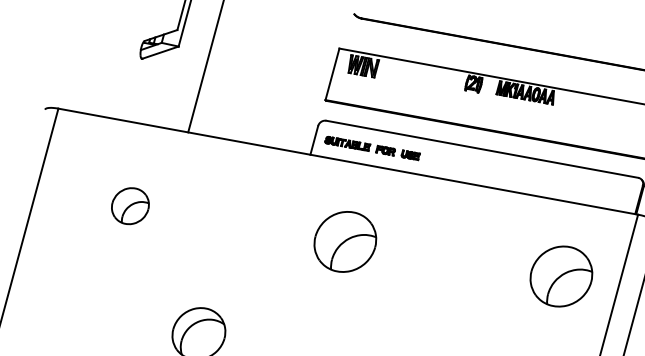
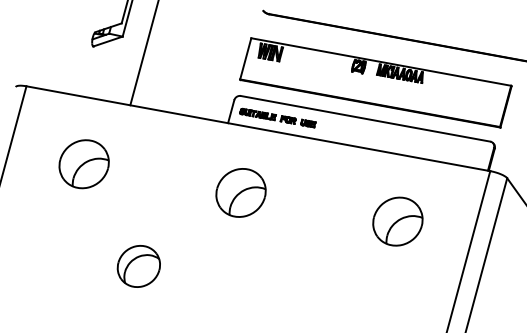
part: (129, 206) -> (83, 164), size x1.67
part: (344, 241) -> (240, 192), moved
part: (560, 276) -> (397, 221), moved

